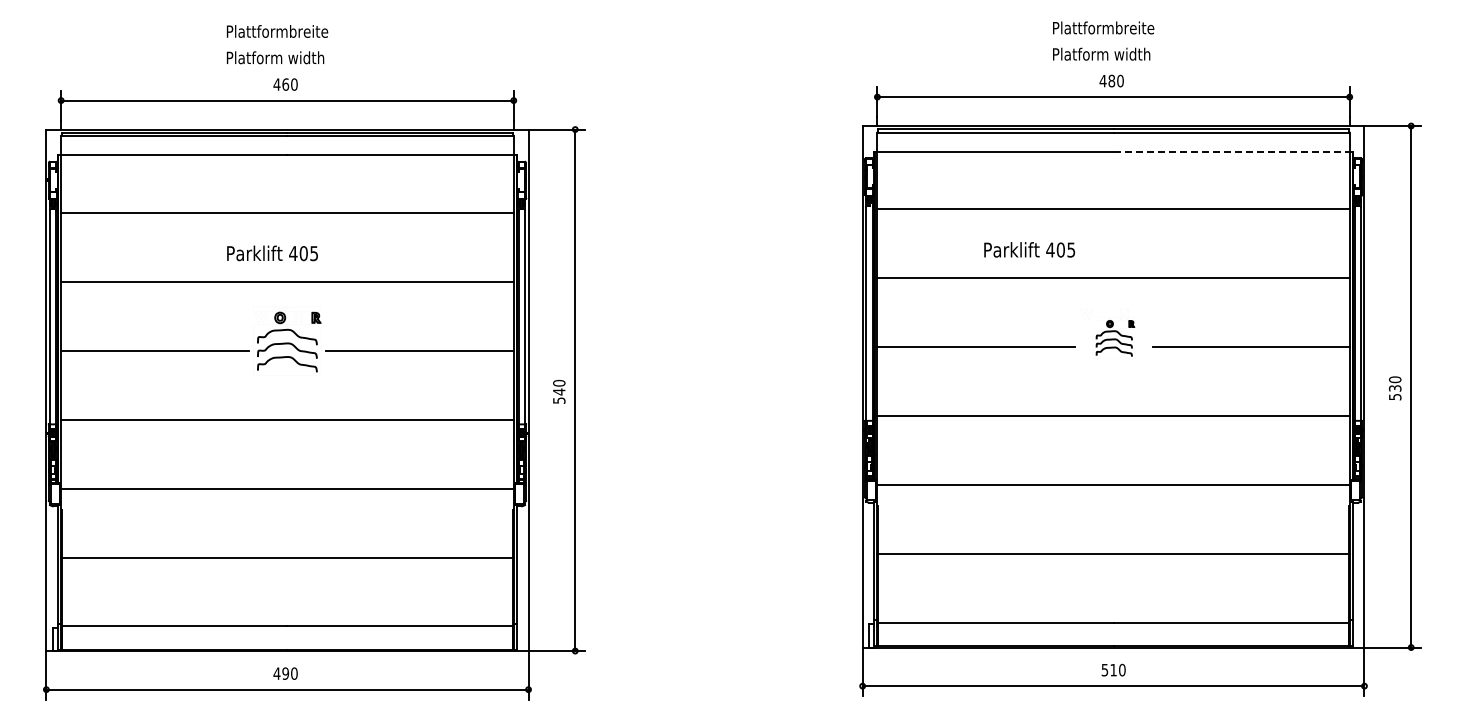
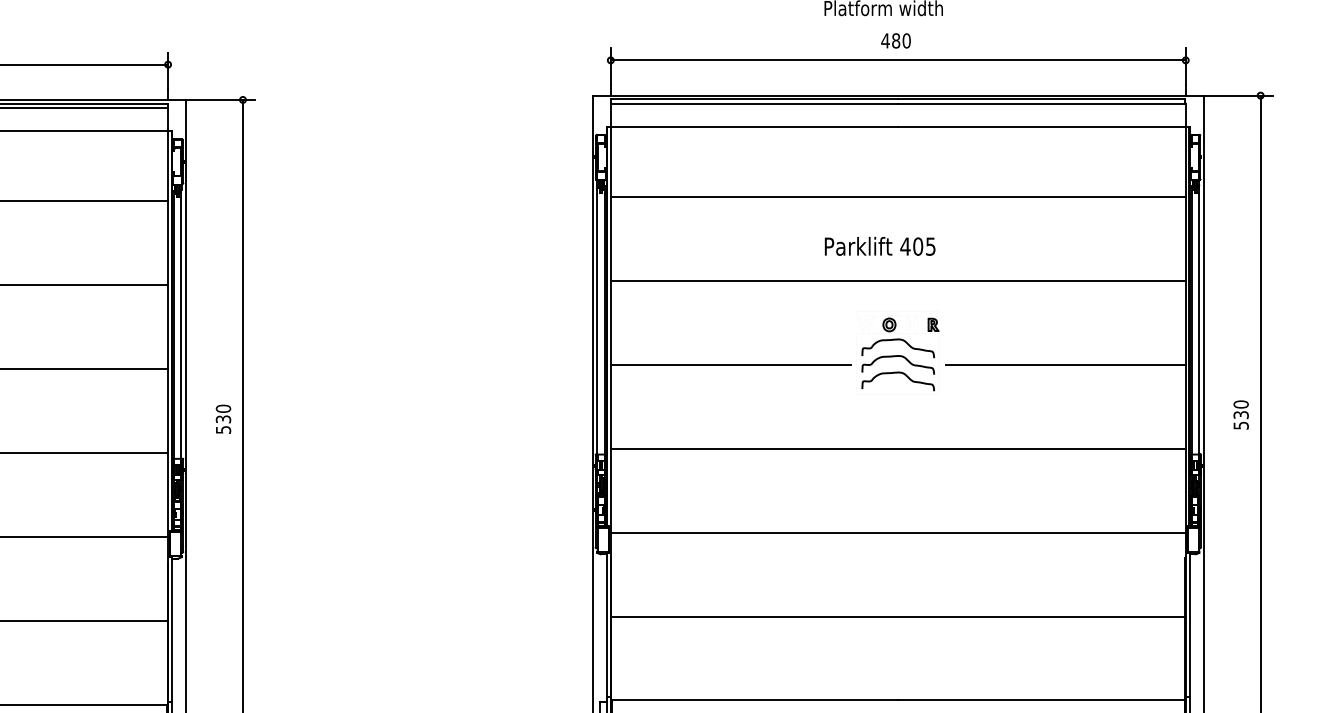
line: (1232, 151) -> (1043, 126), dashed -> solid
text: (1029, 249) -> (879, 245), moved
part: (1115, 338) -> (900, 354), size x1.67
text: (559, 391) -> (223, 418), 540 -> 530

